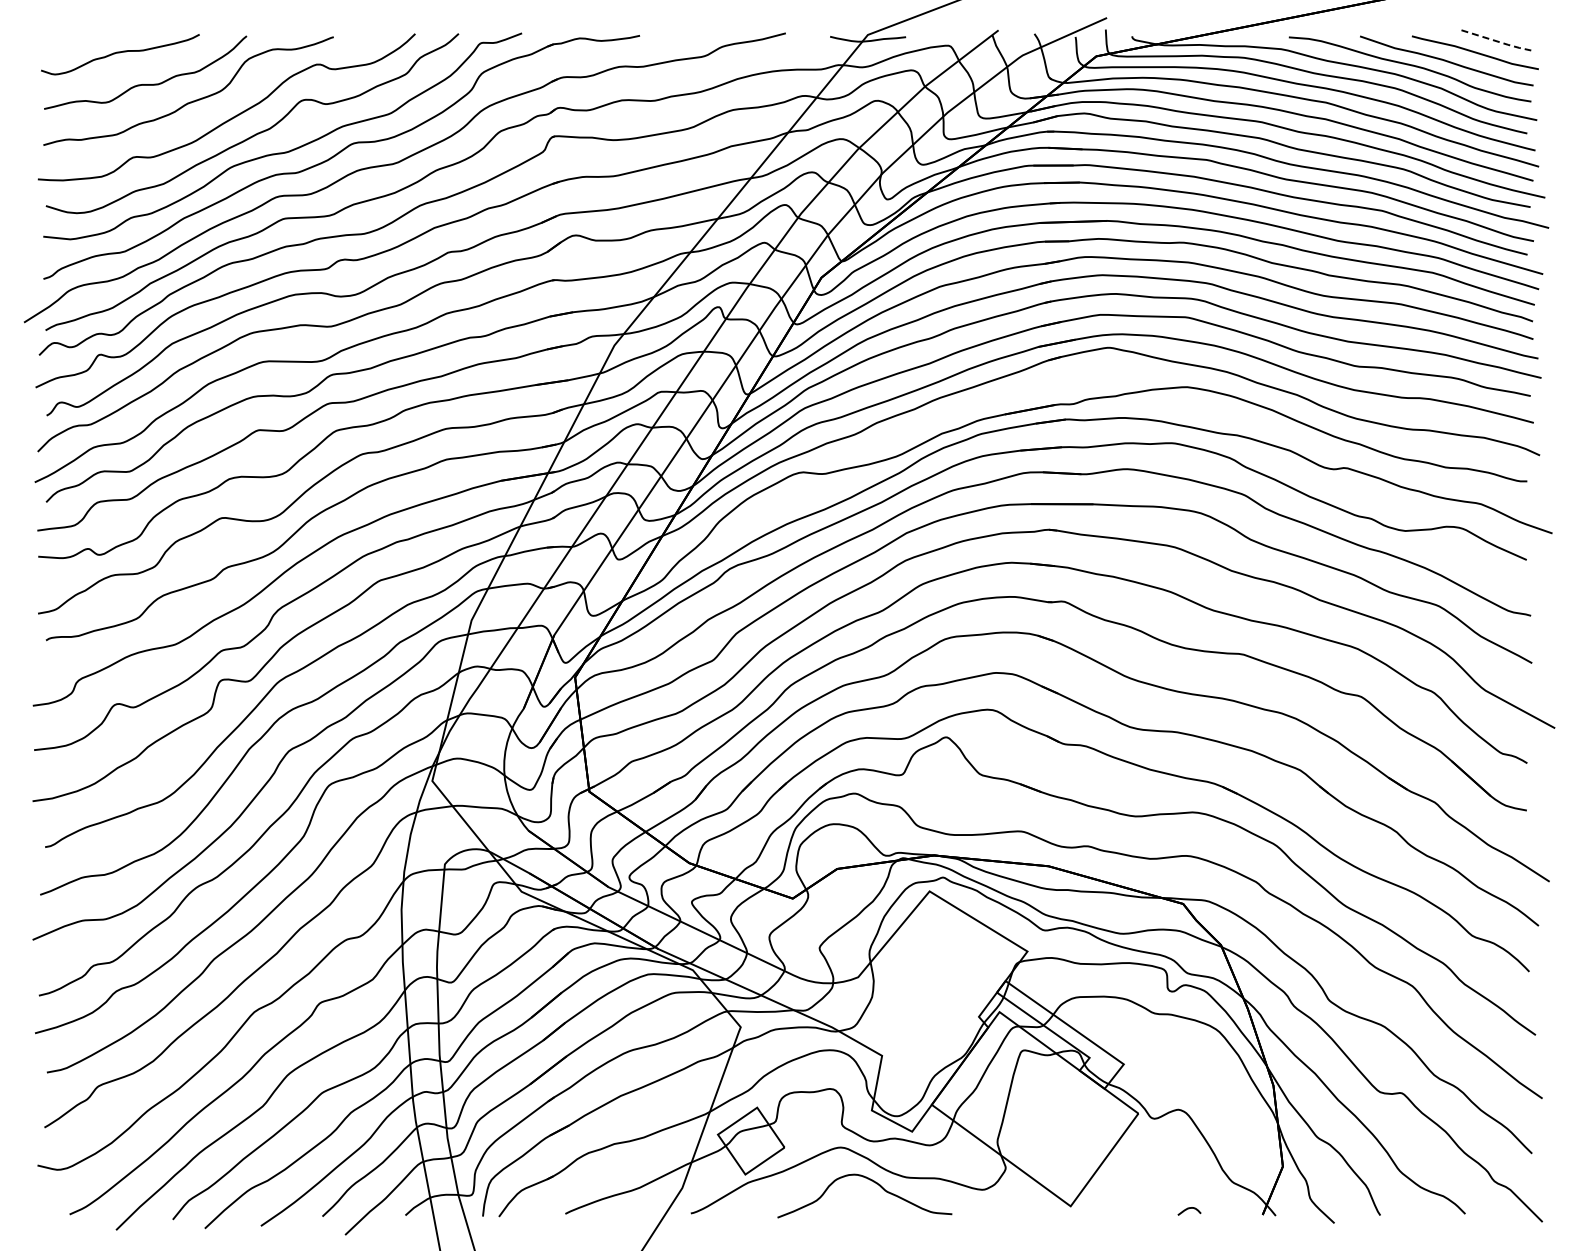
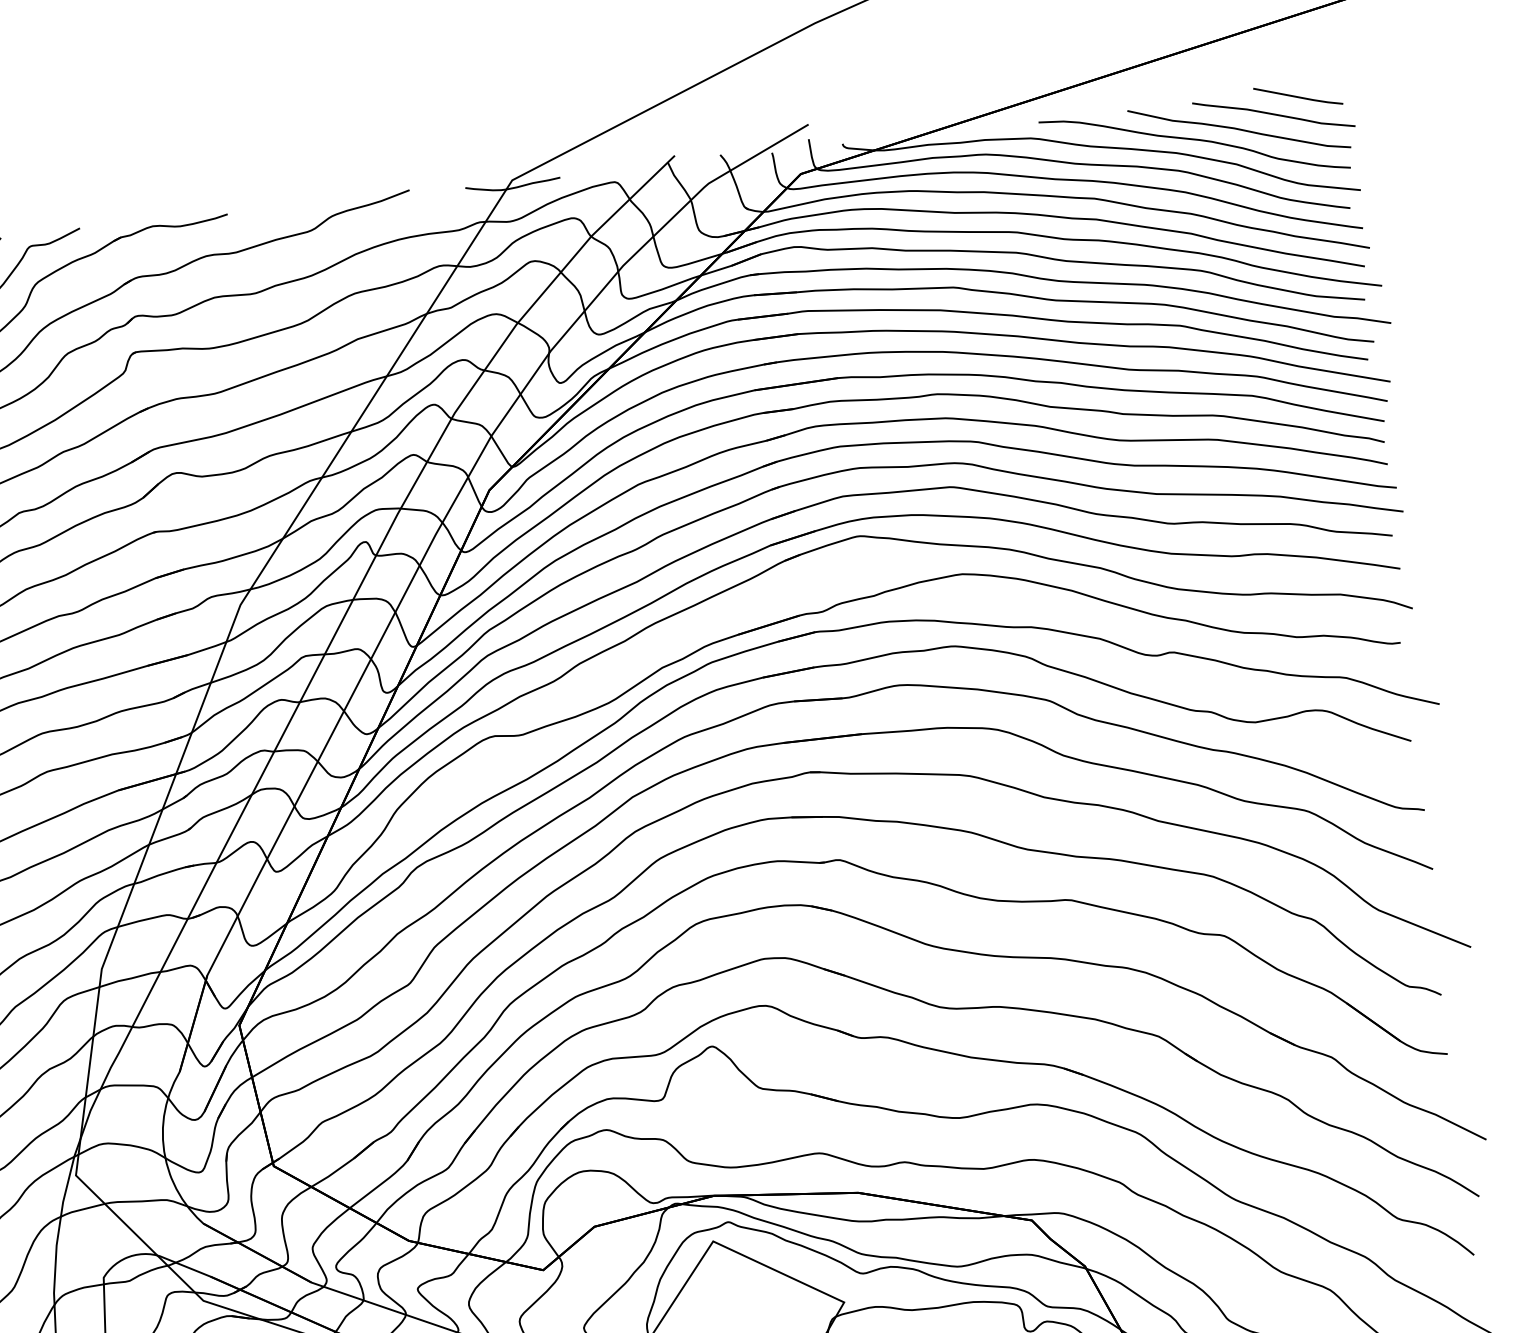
line: (1497, 41) -> (1299, 97), dashed -> solid

